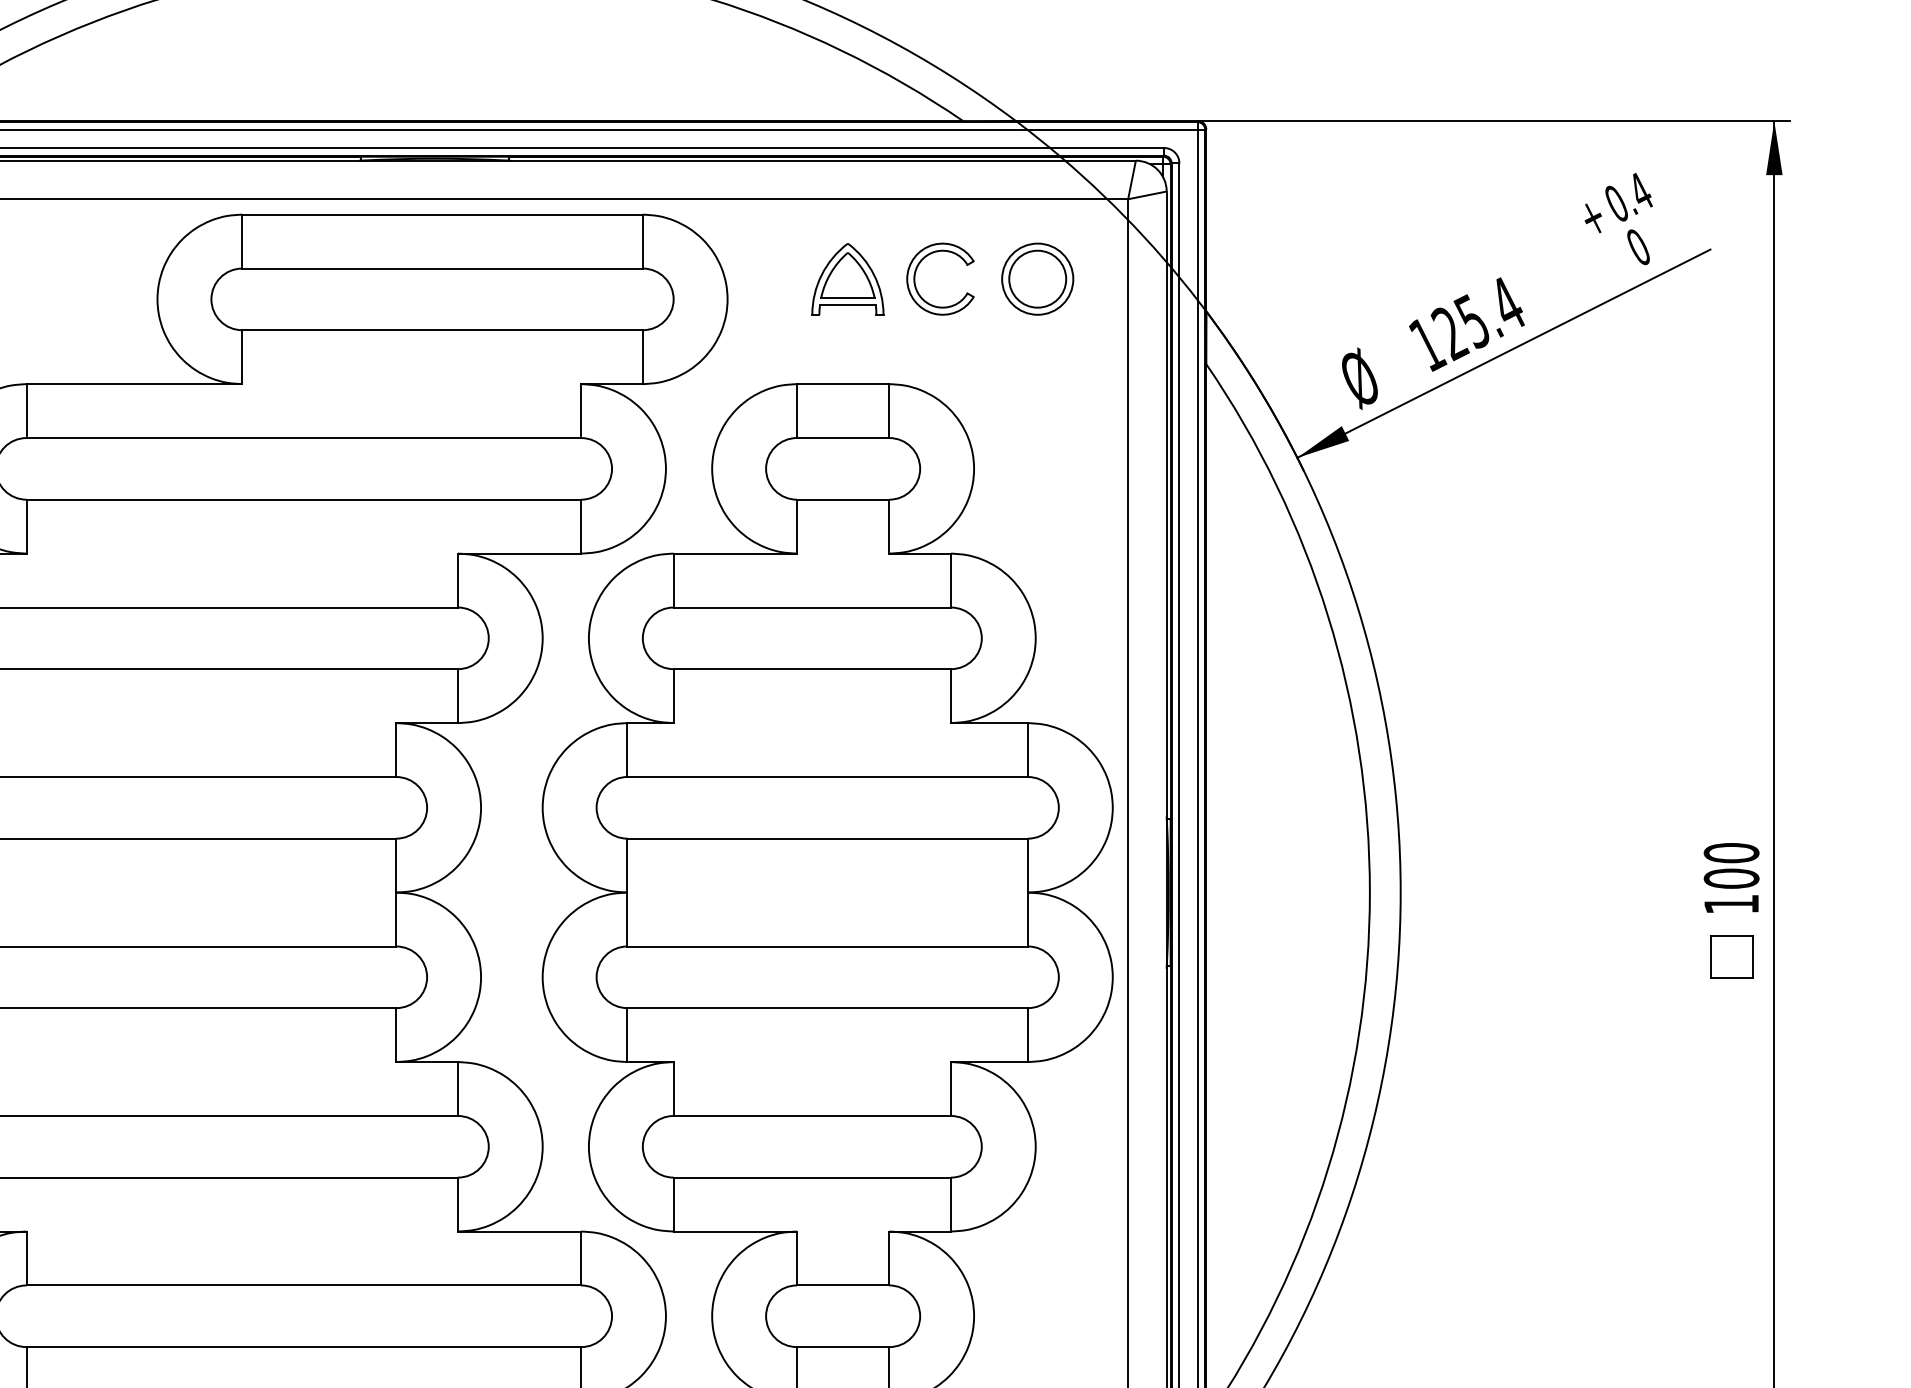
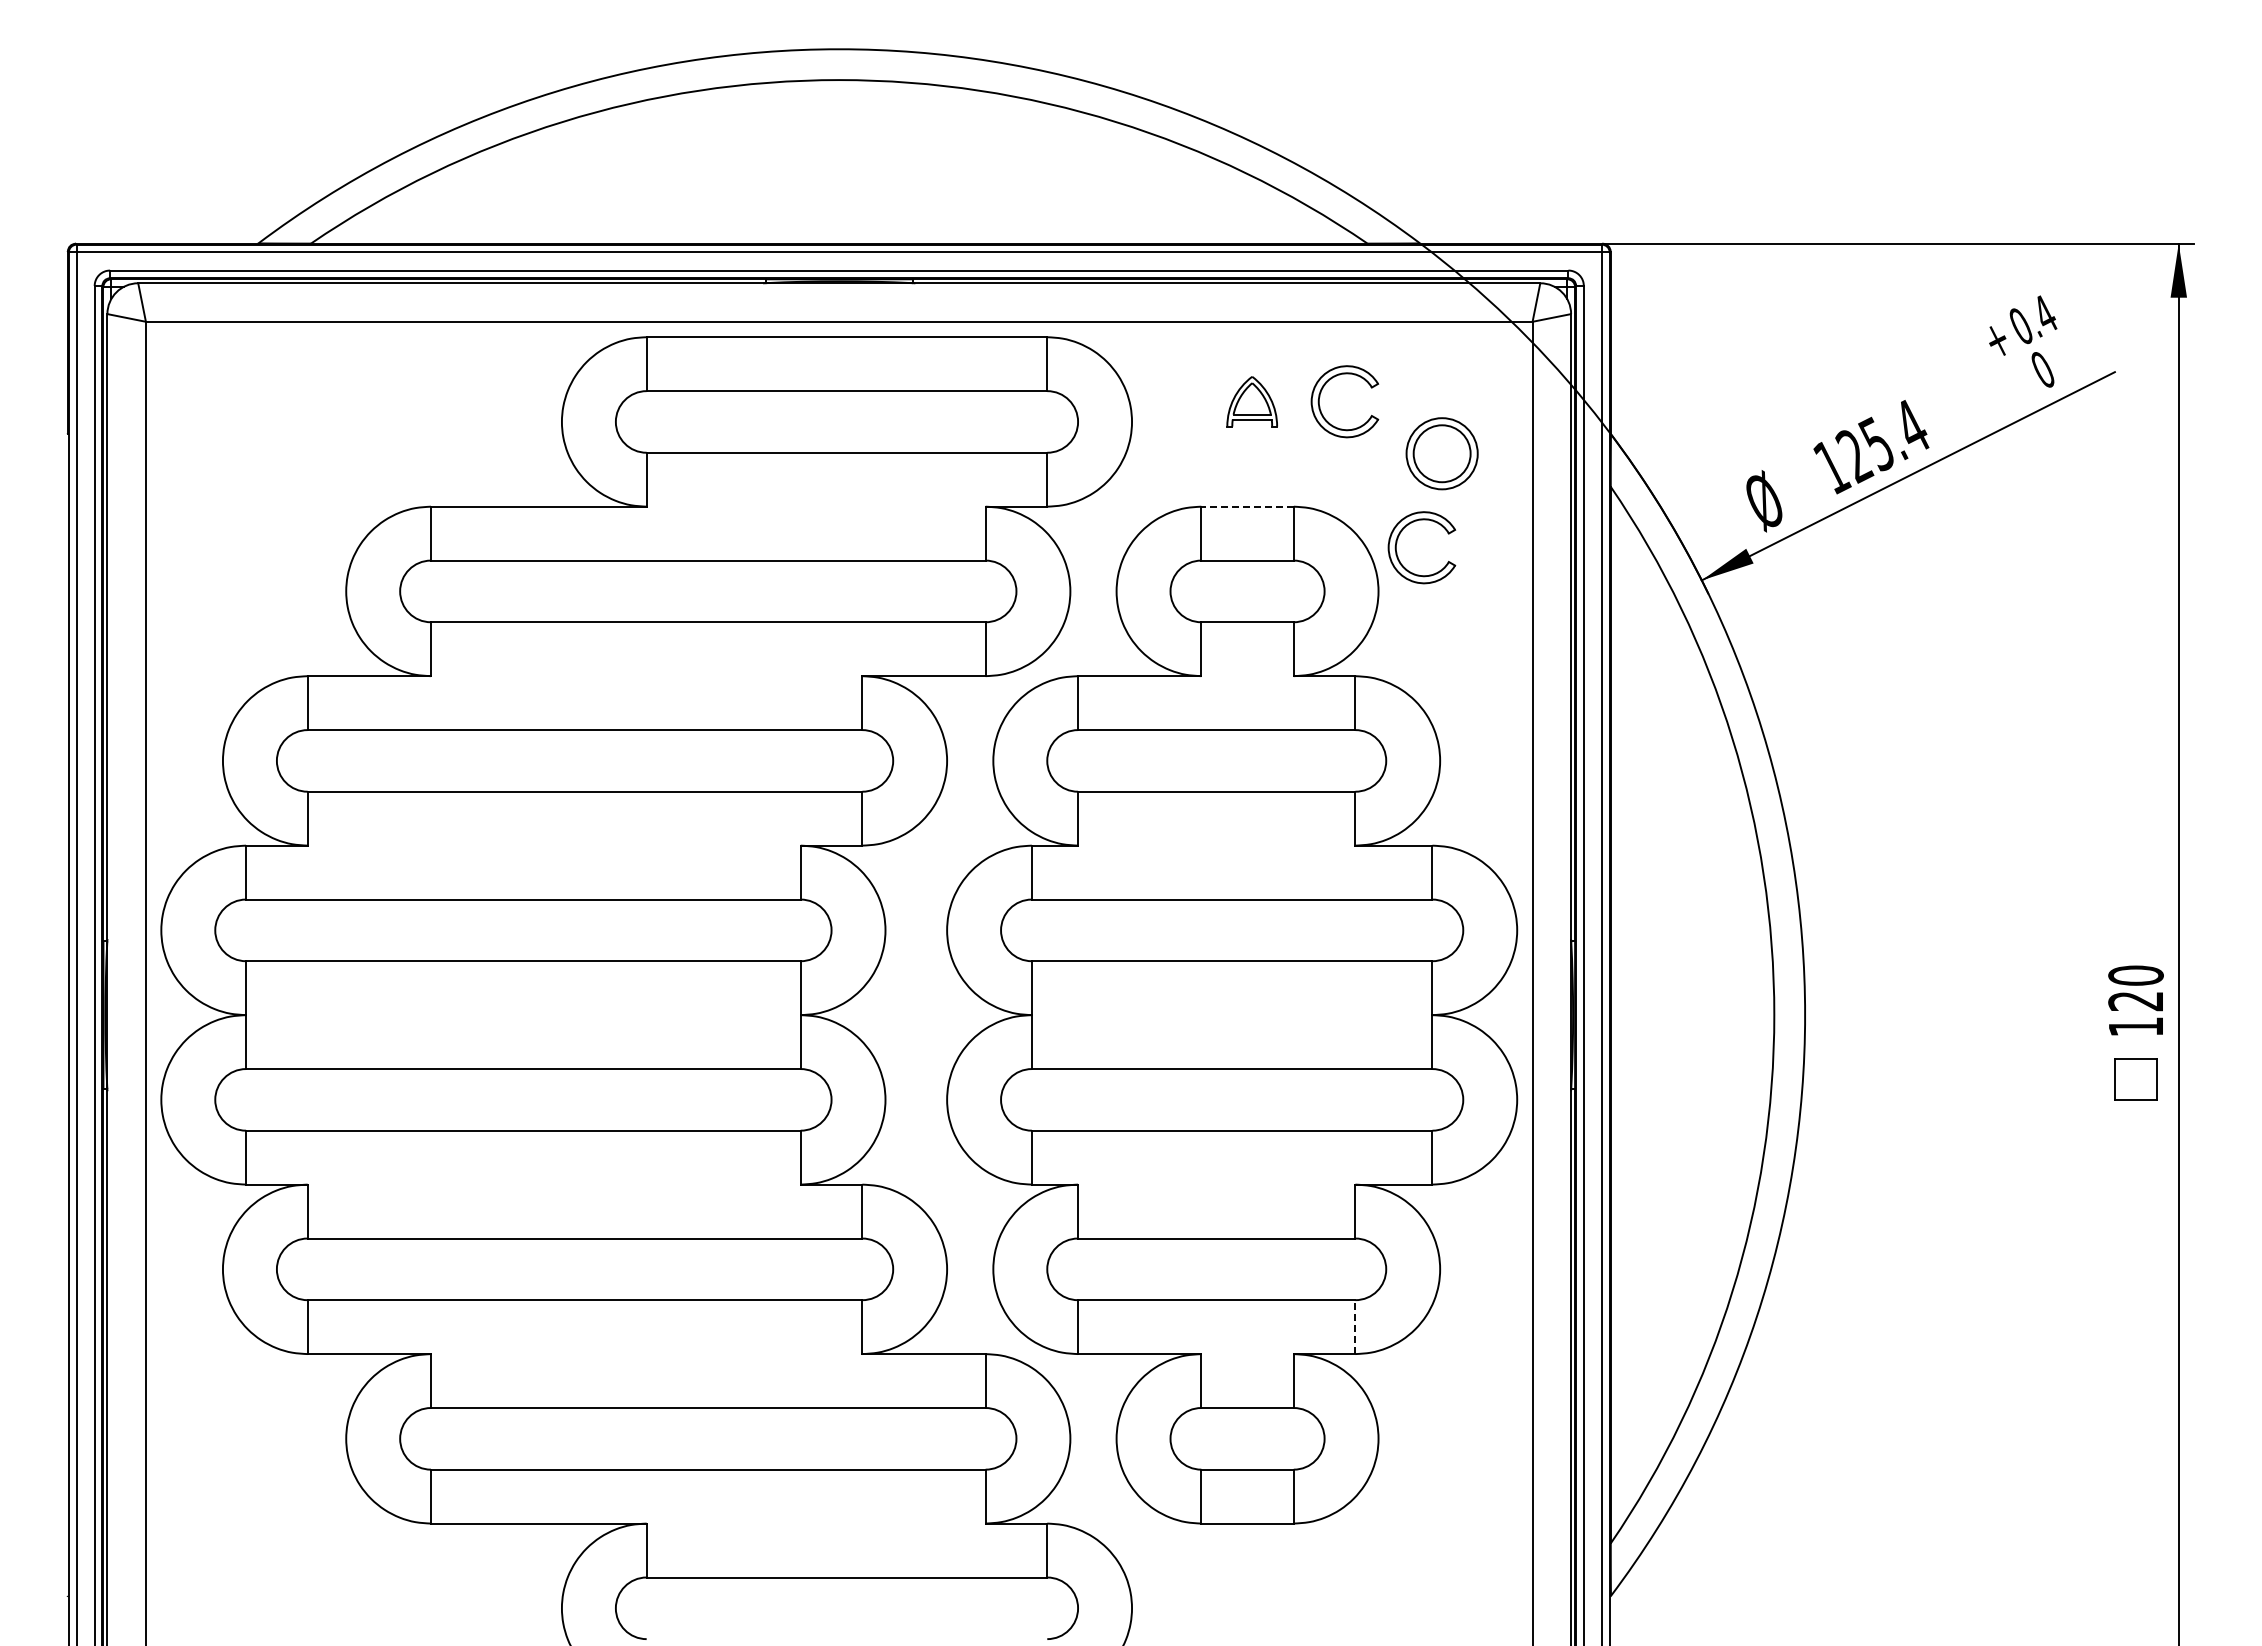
part: (847, 278) -> (1251, 401), size x0.7
part: (1037, 278) -> (1441, 453), moved
line: (843, 383) -> (1247, 506), solid -> dashed
part: (993, 420) -> (1397, 543), added
text: (1731, 878) -> (2135, 1001), 100 -> 120
line: (951, 1204) -> (1355, 1327), solid -> dashed

